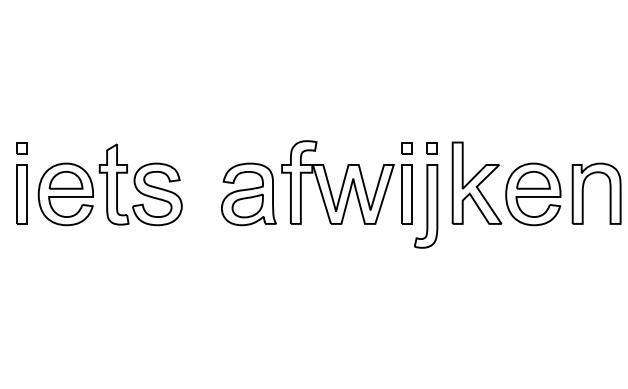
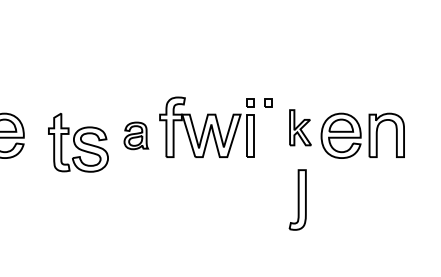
part: (476, 182) -> (300, 127), size x0.6
part: (140, 184) -> (78, 142), moved
part: (248, 194) -> (135, 135), size x0.6
part: (426, 206) -> (298, 200), moved

